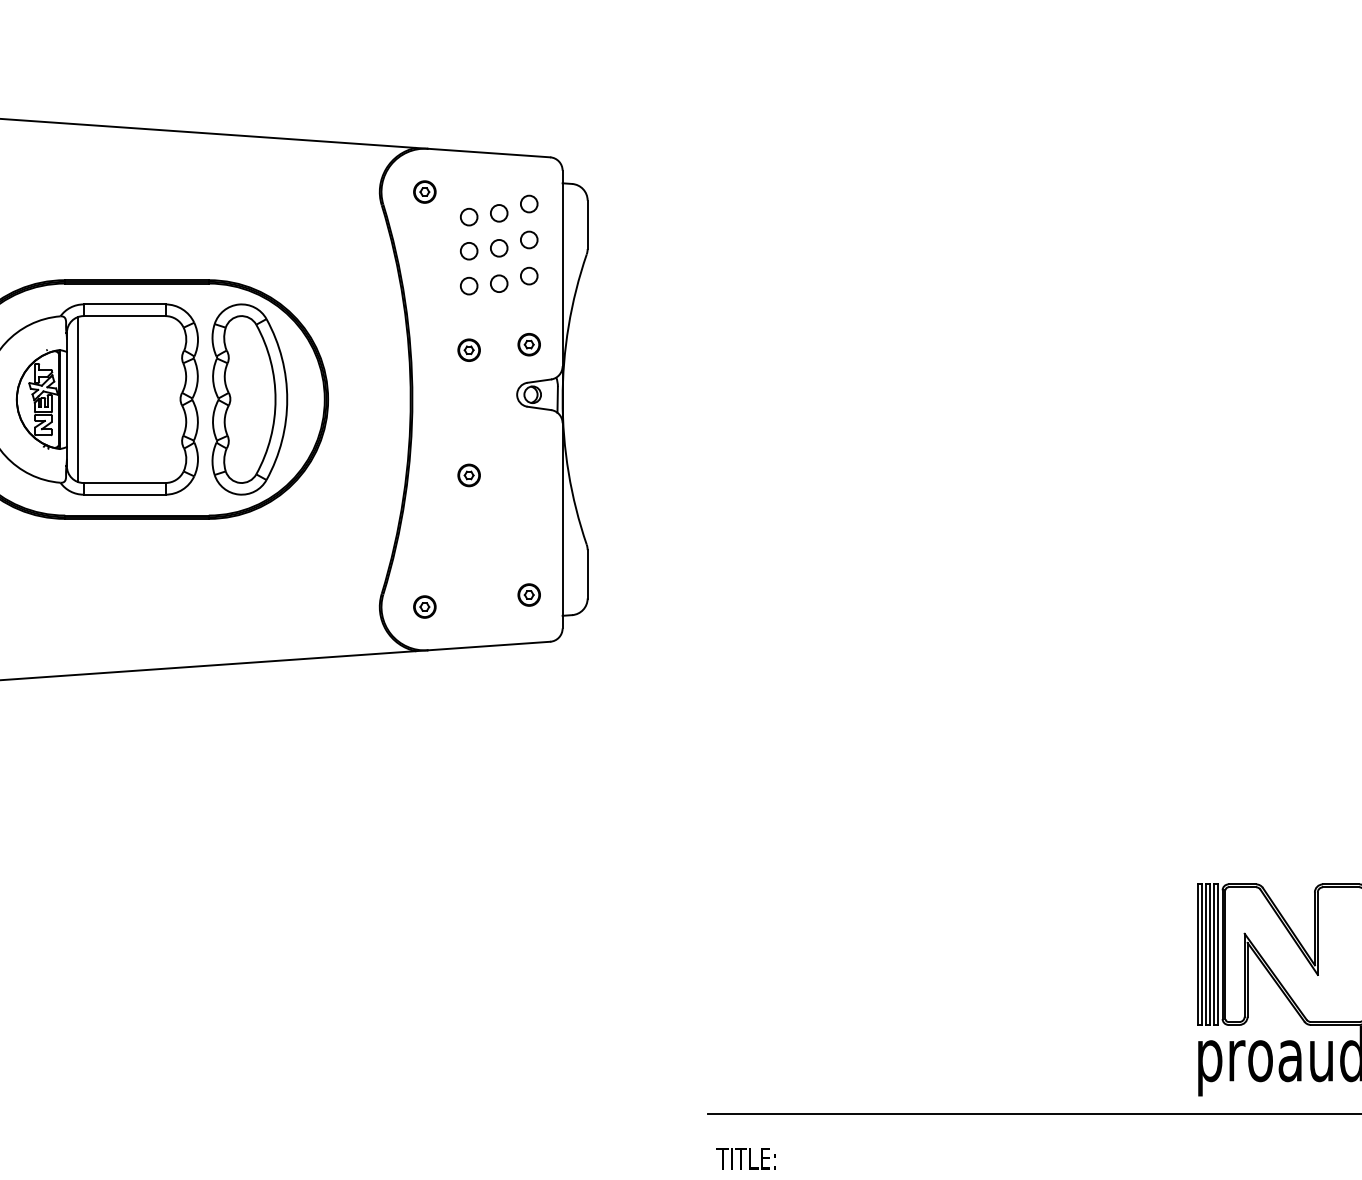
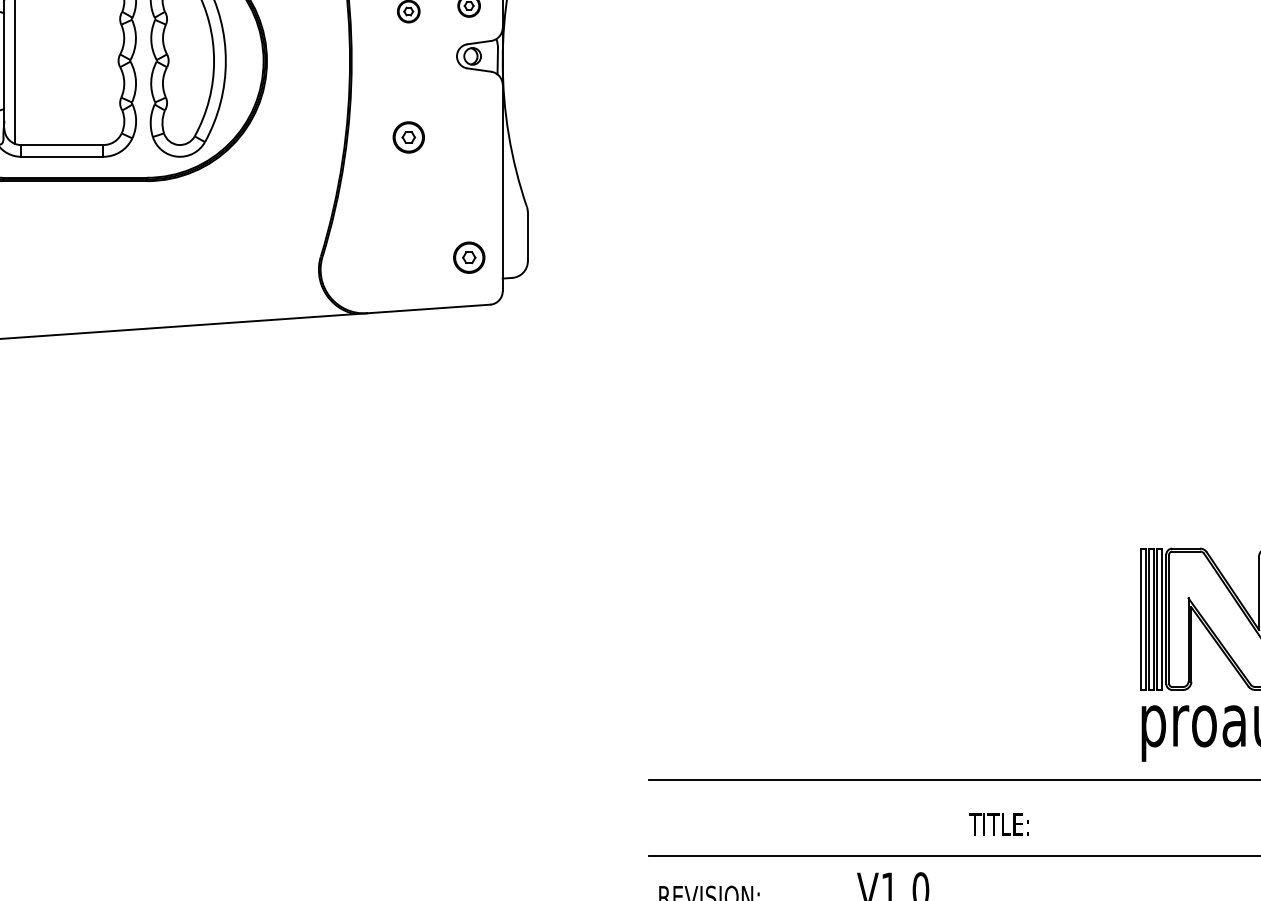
part: (468, 475) -> (408, 137), size x1.4
part: (528, 594) -> (468, 257), size x1.4
part: (424, 606) -> (363, 269), removed
text: (745, 1158) -> (998, 824), moved

